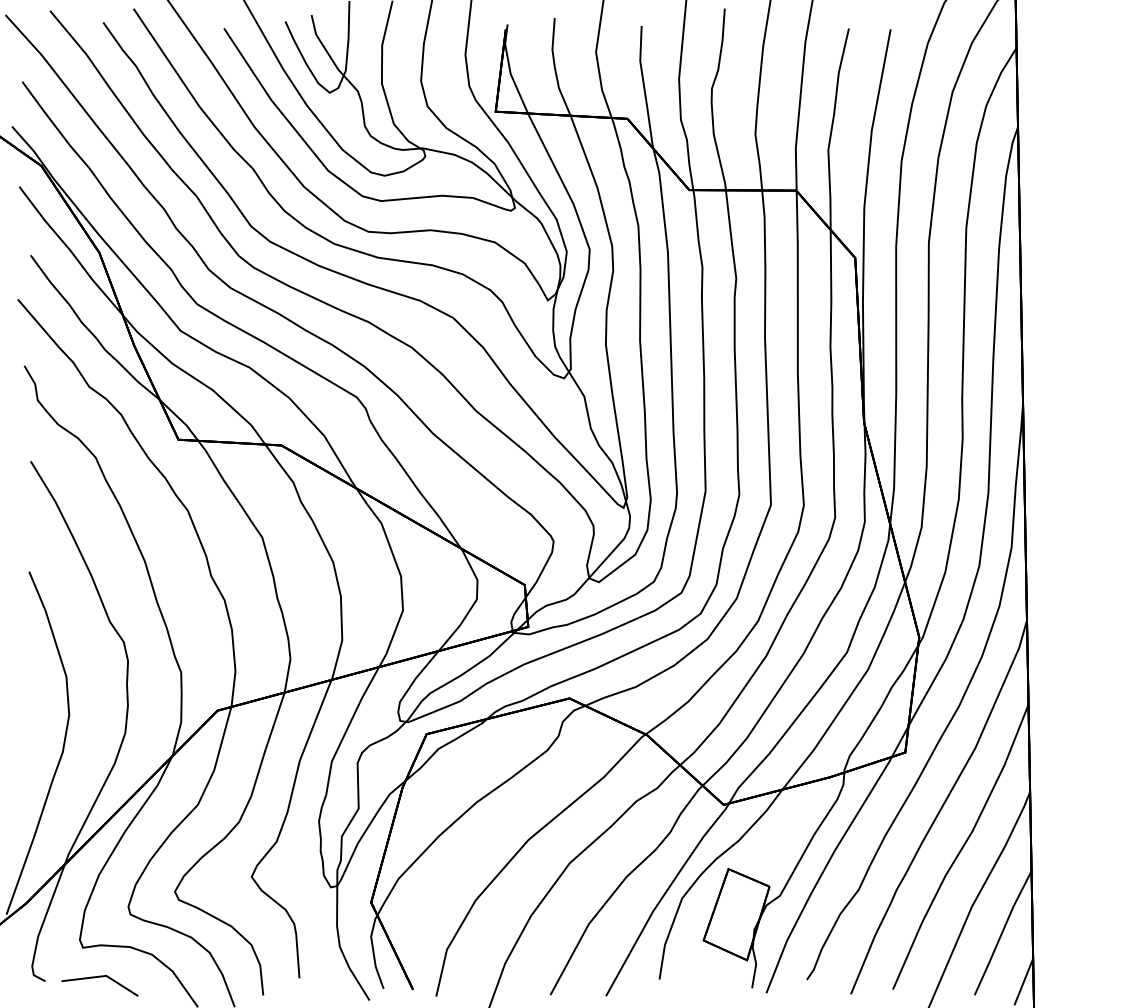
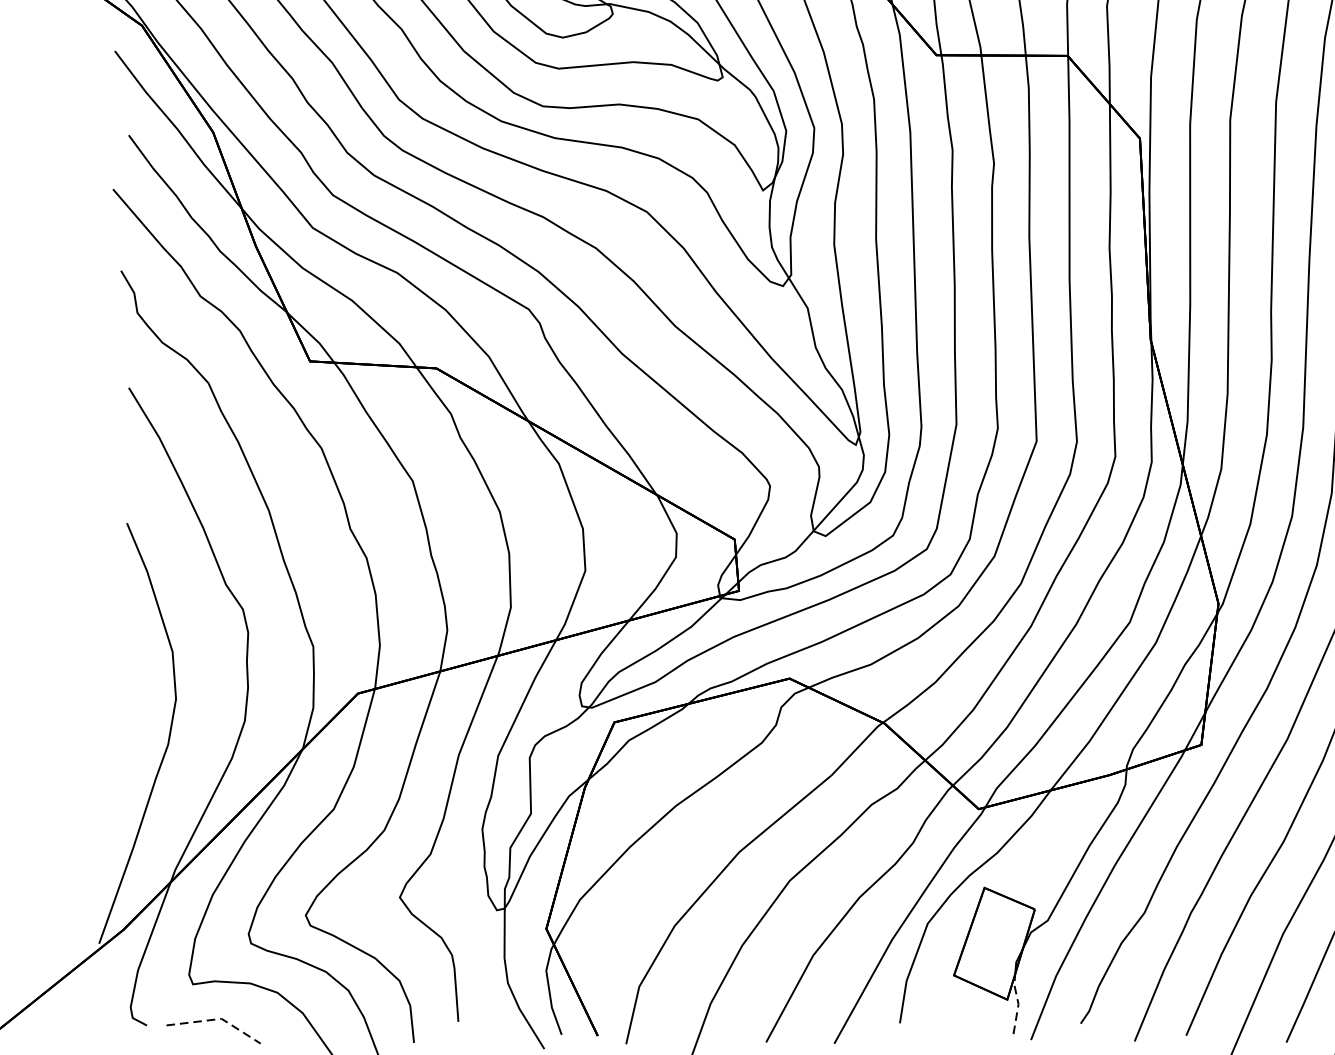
line: (756, 963) -> (1018, 1003), solid -> dashed
line: (103, 976) -> (218, 1019), solid -> dashed

